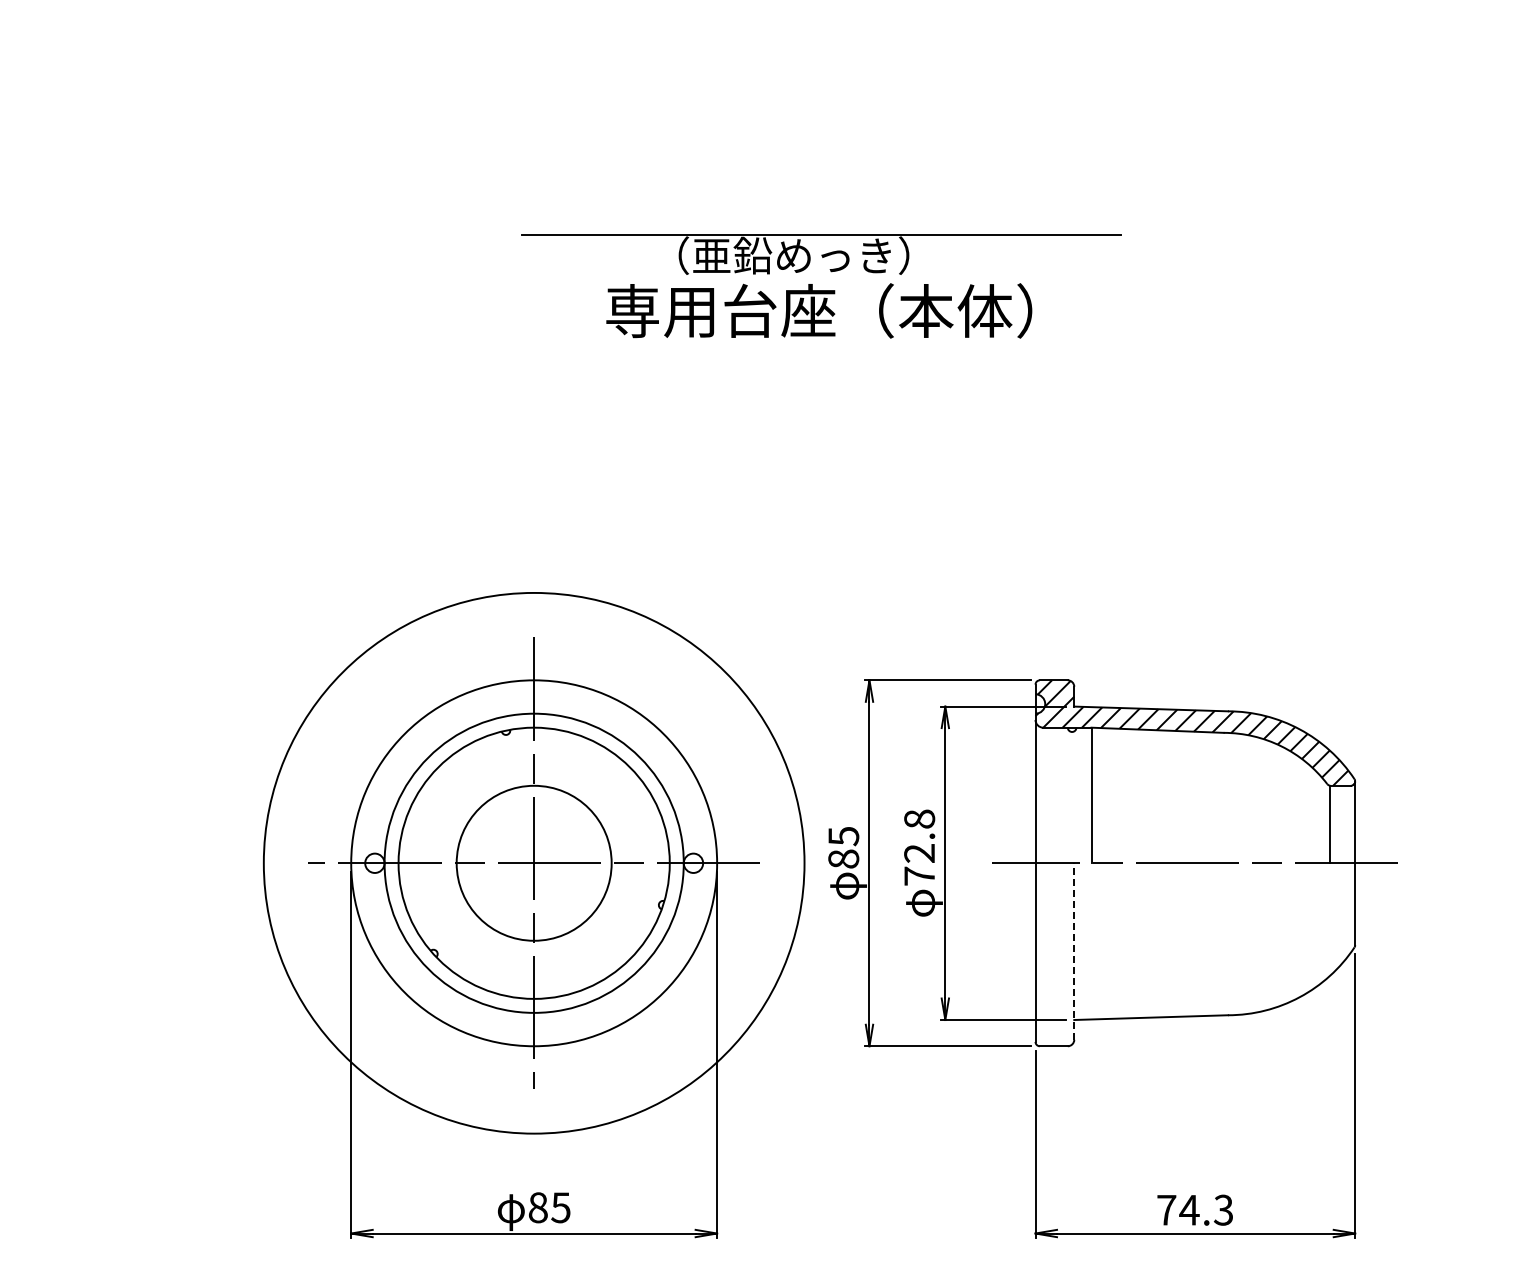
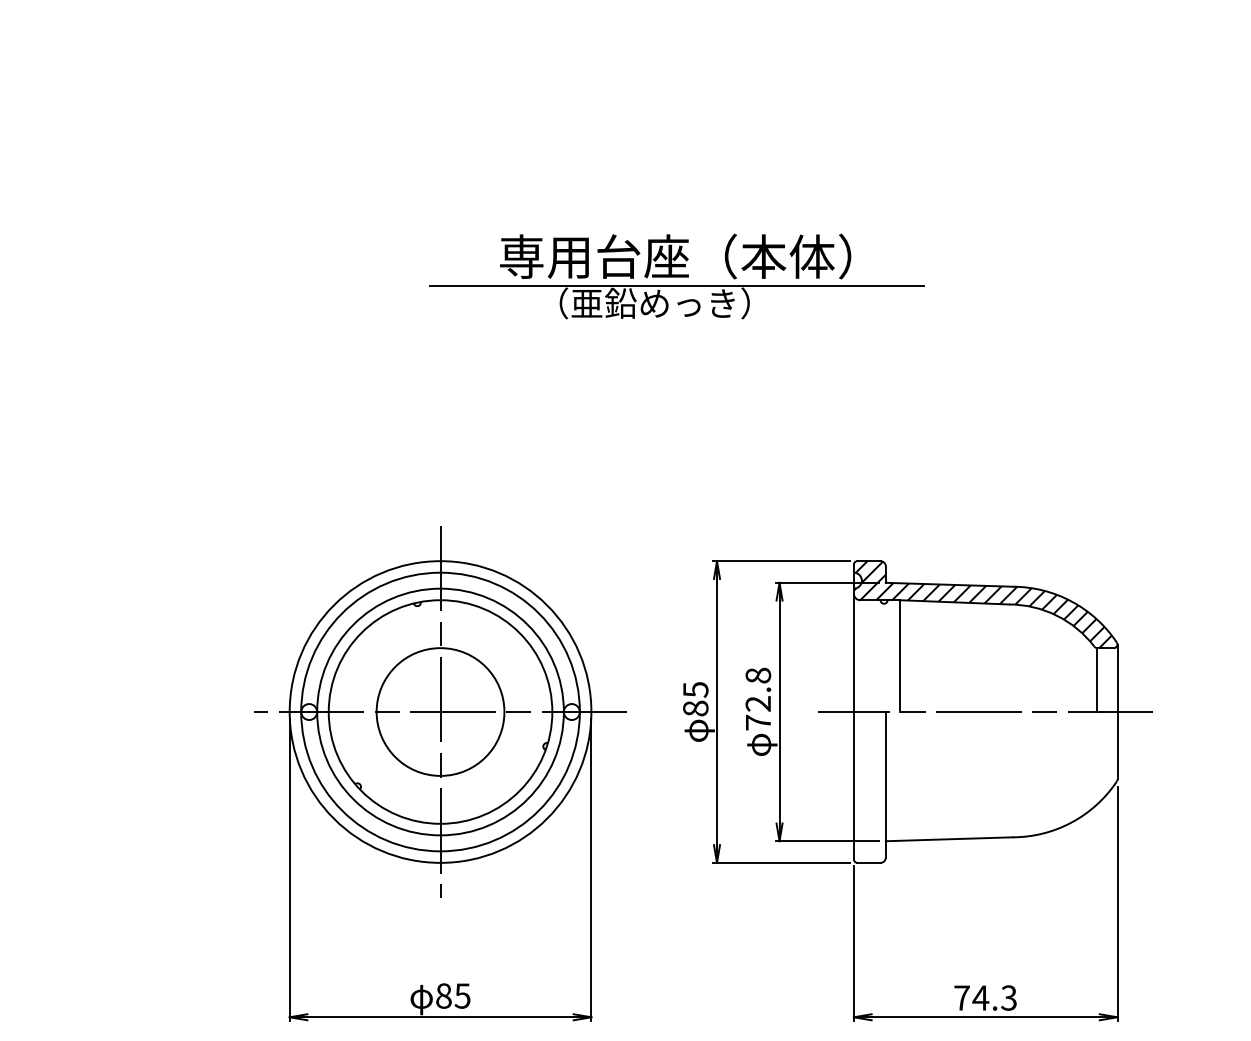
part: (821, 254) -> (677, 302), moved
circle: (534, 863) -> (440, 712), size x0.62
line: (1074, 951) -> (886, 784), dashed -> solid

